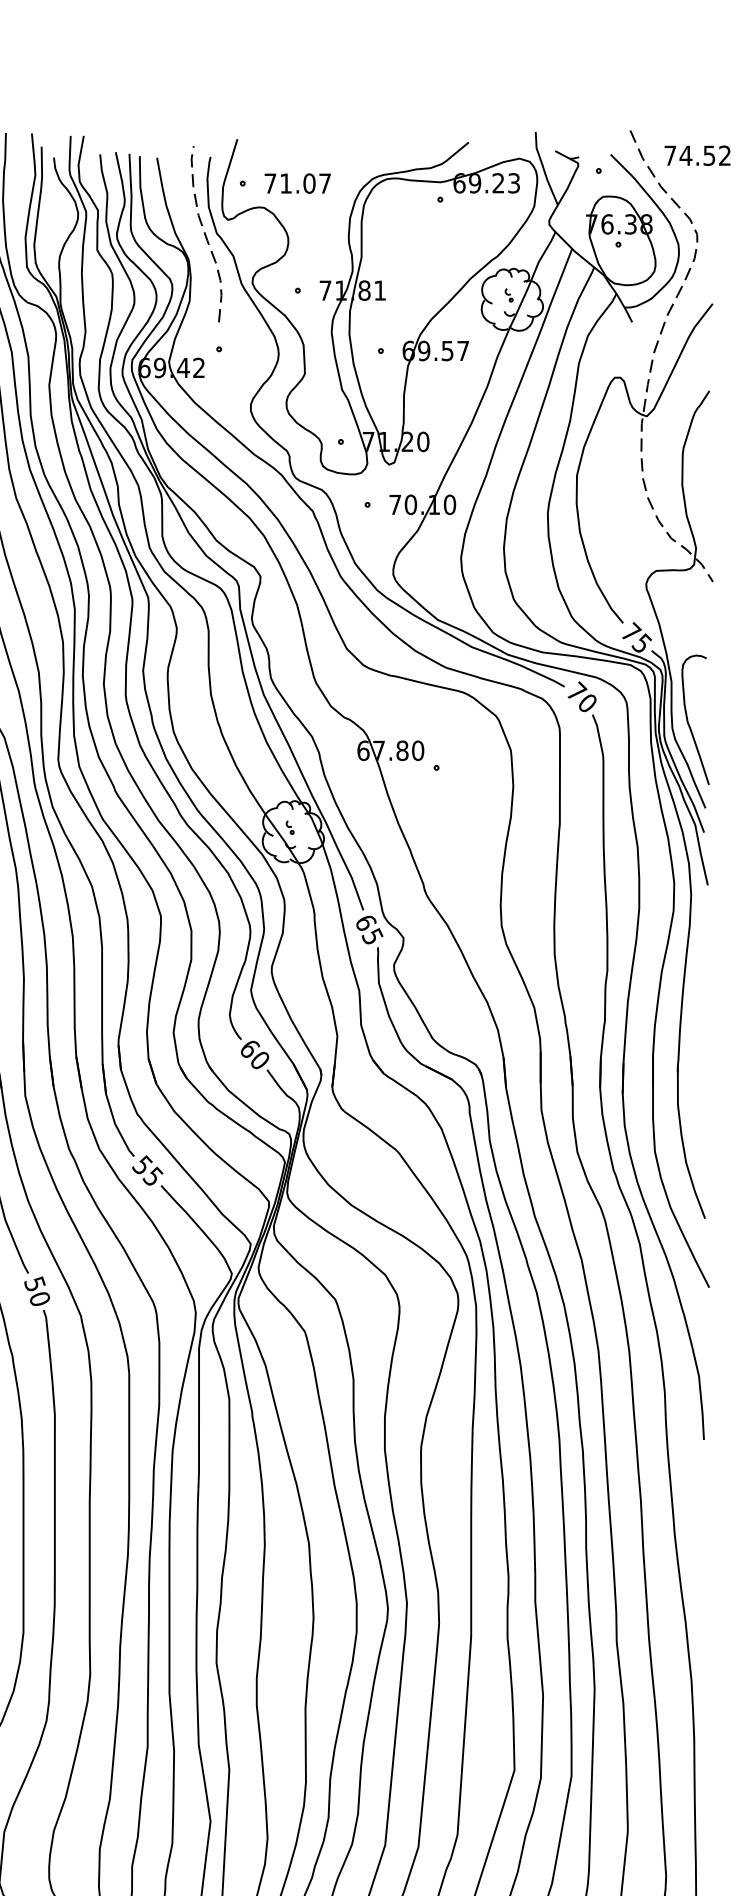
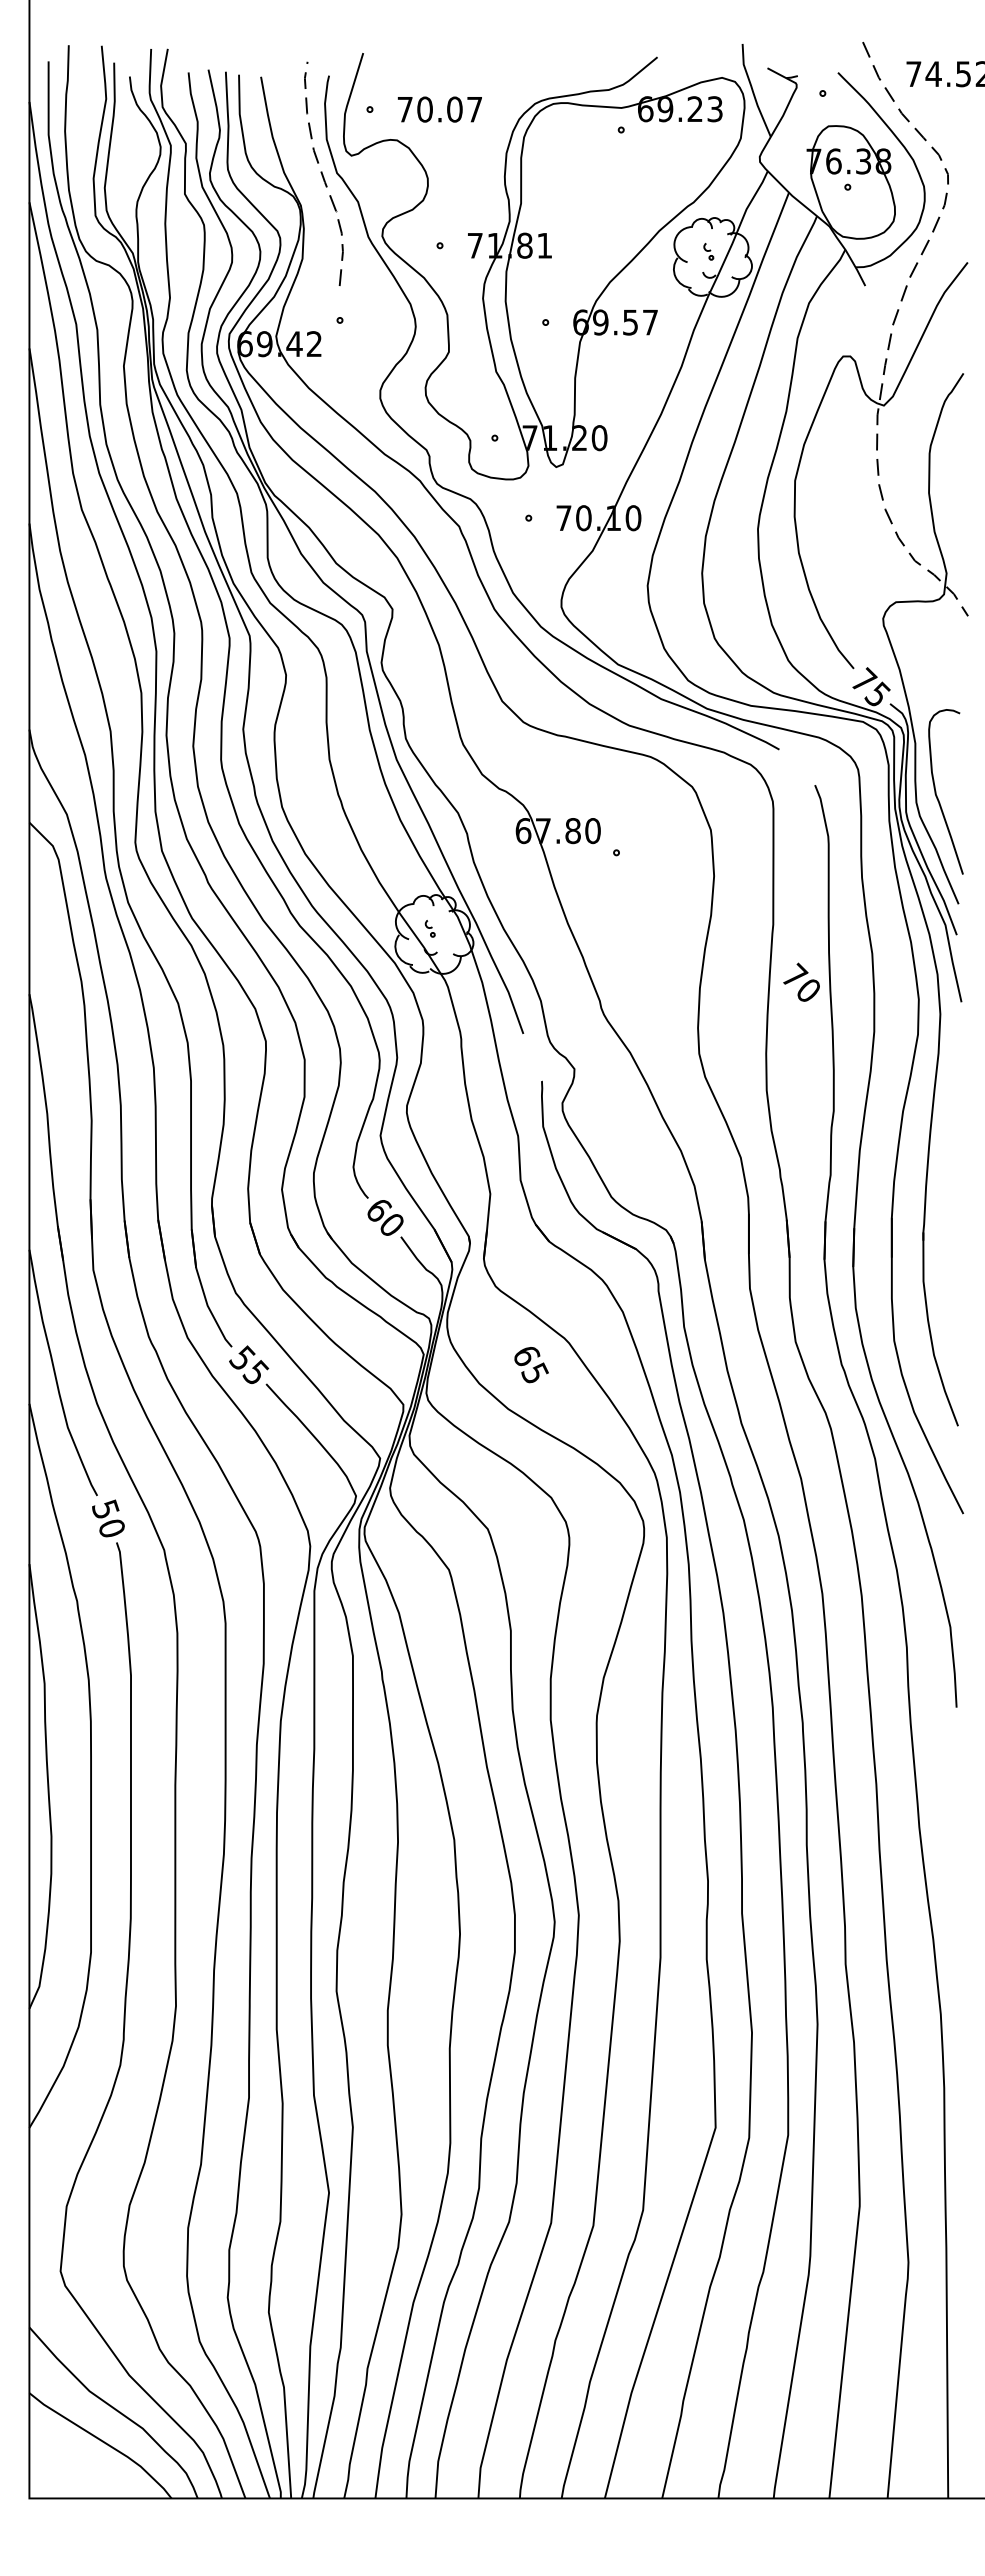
text: (285, 183) -> (424, 109), 71.07 -> 70.07
text: (582, 696) -> (801, 981), moved
text: (369, 930) -> (531, 1365), moved

